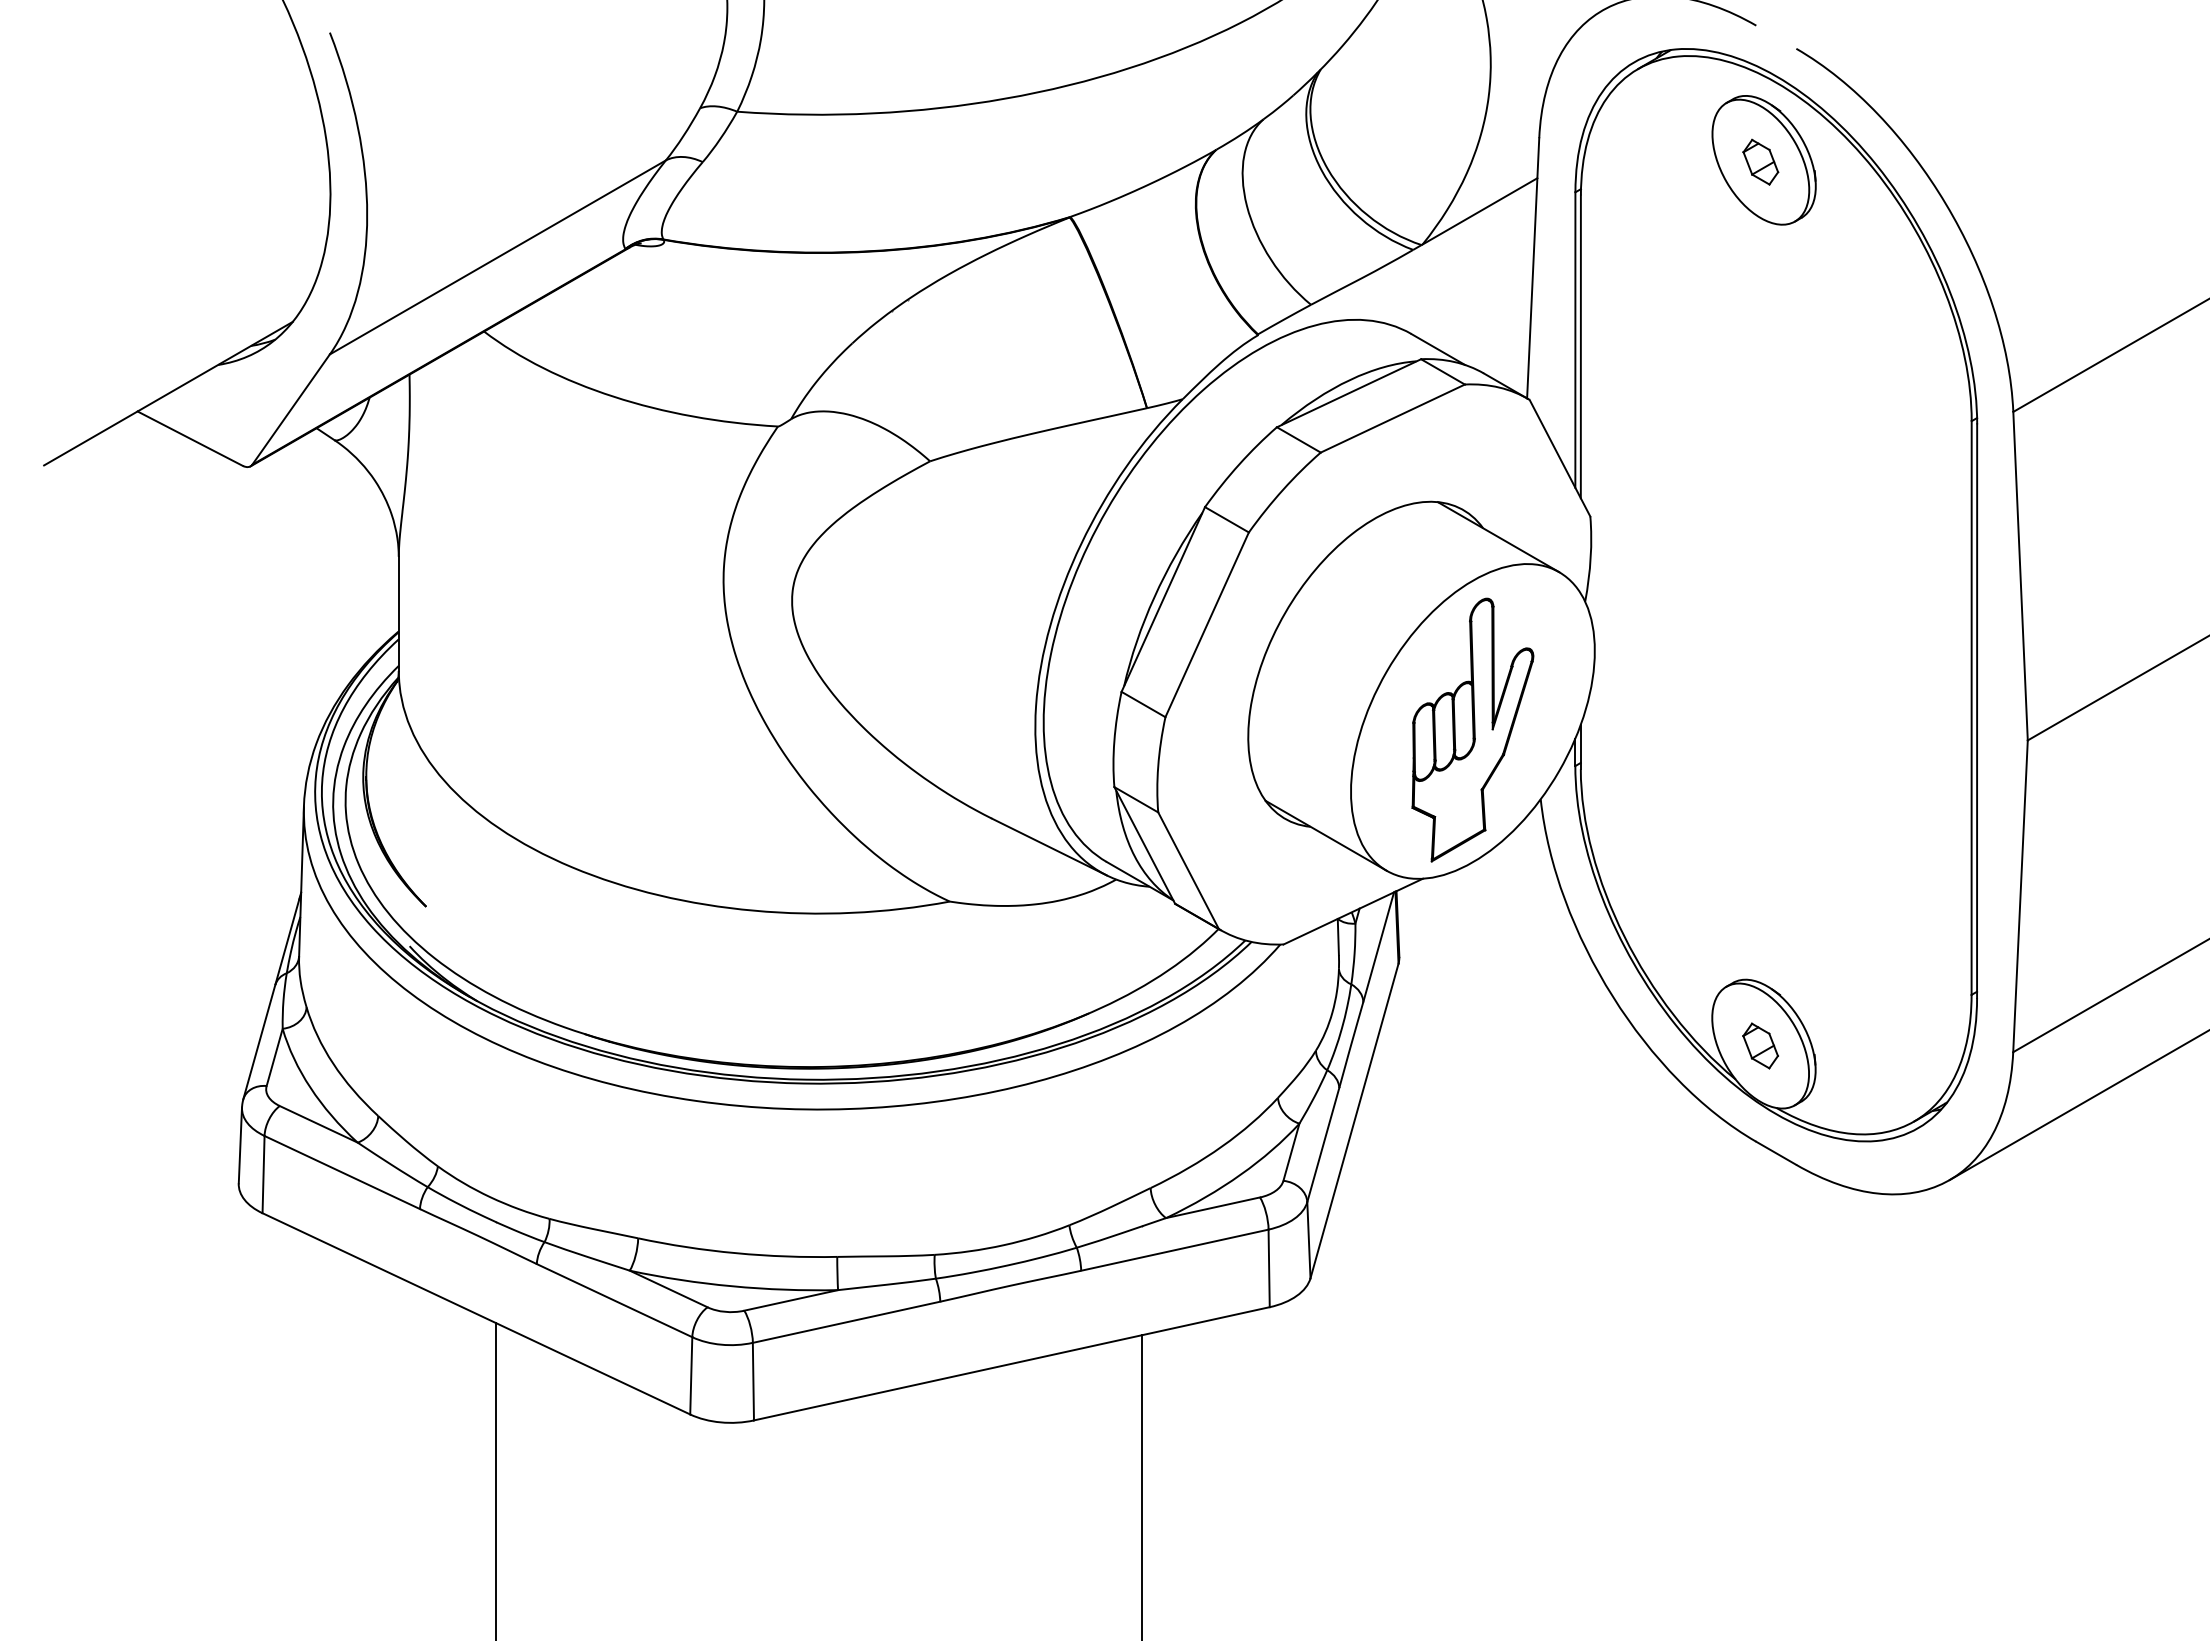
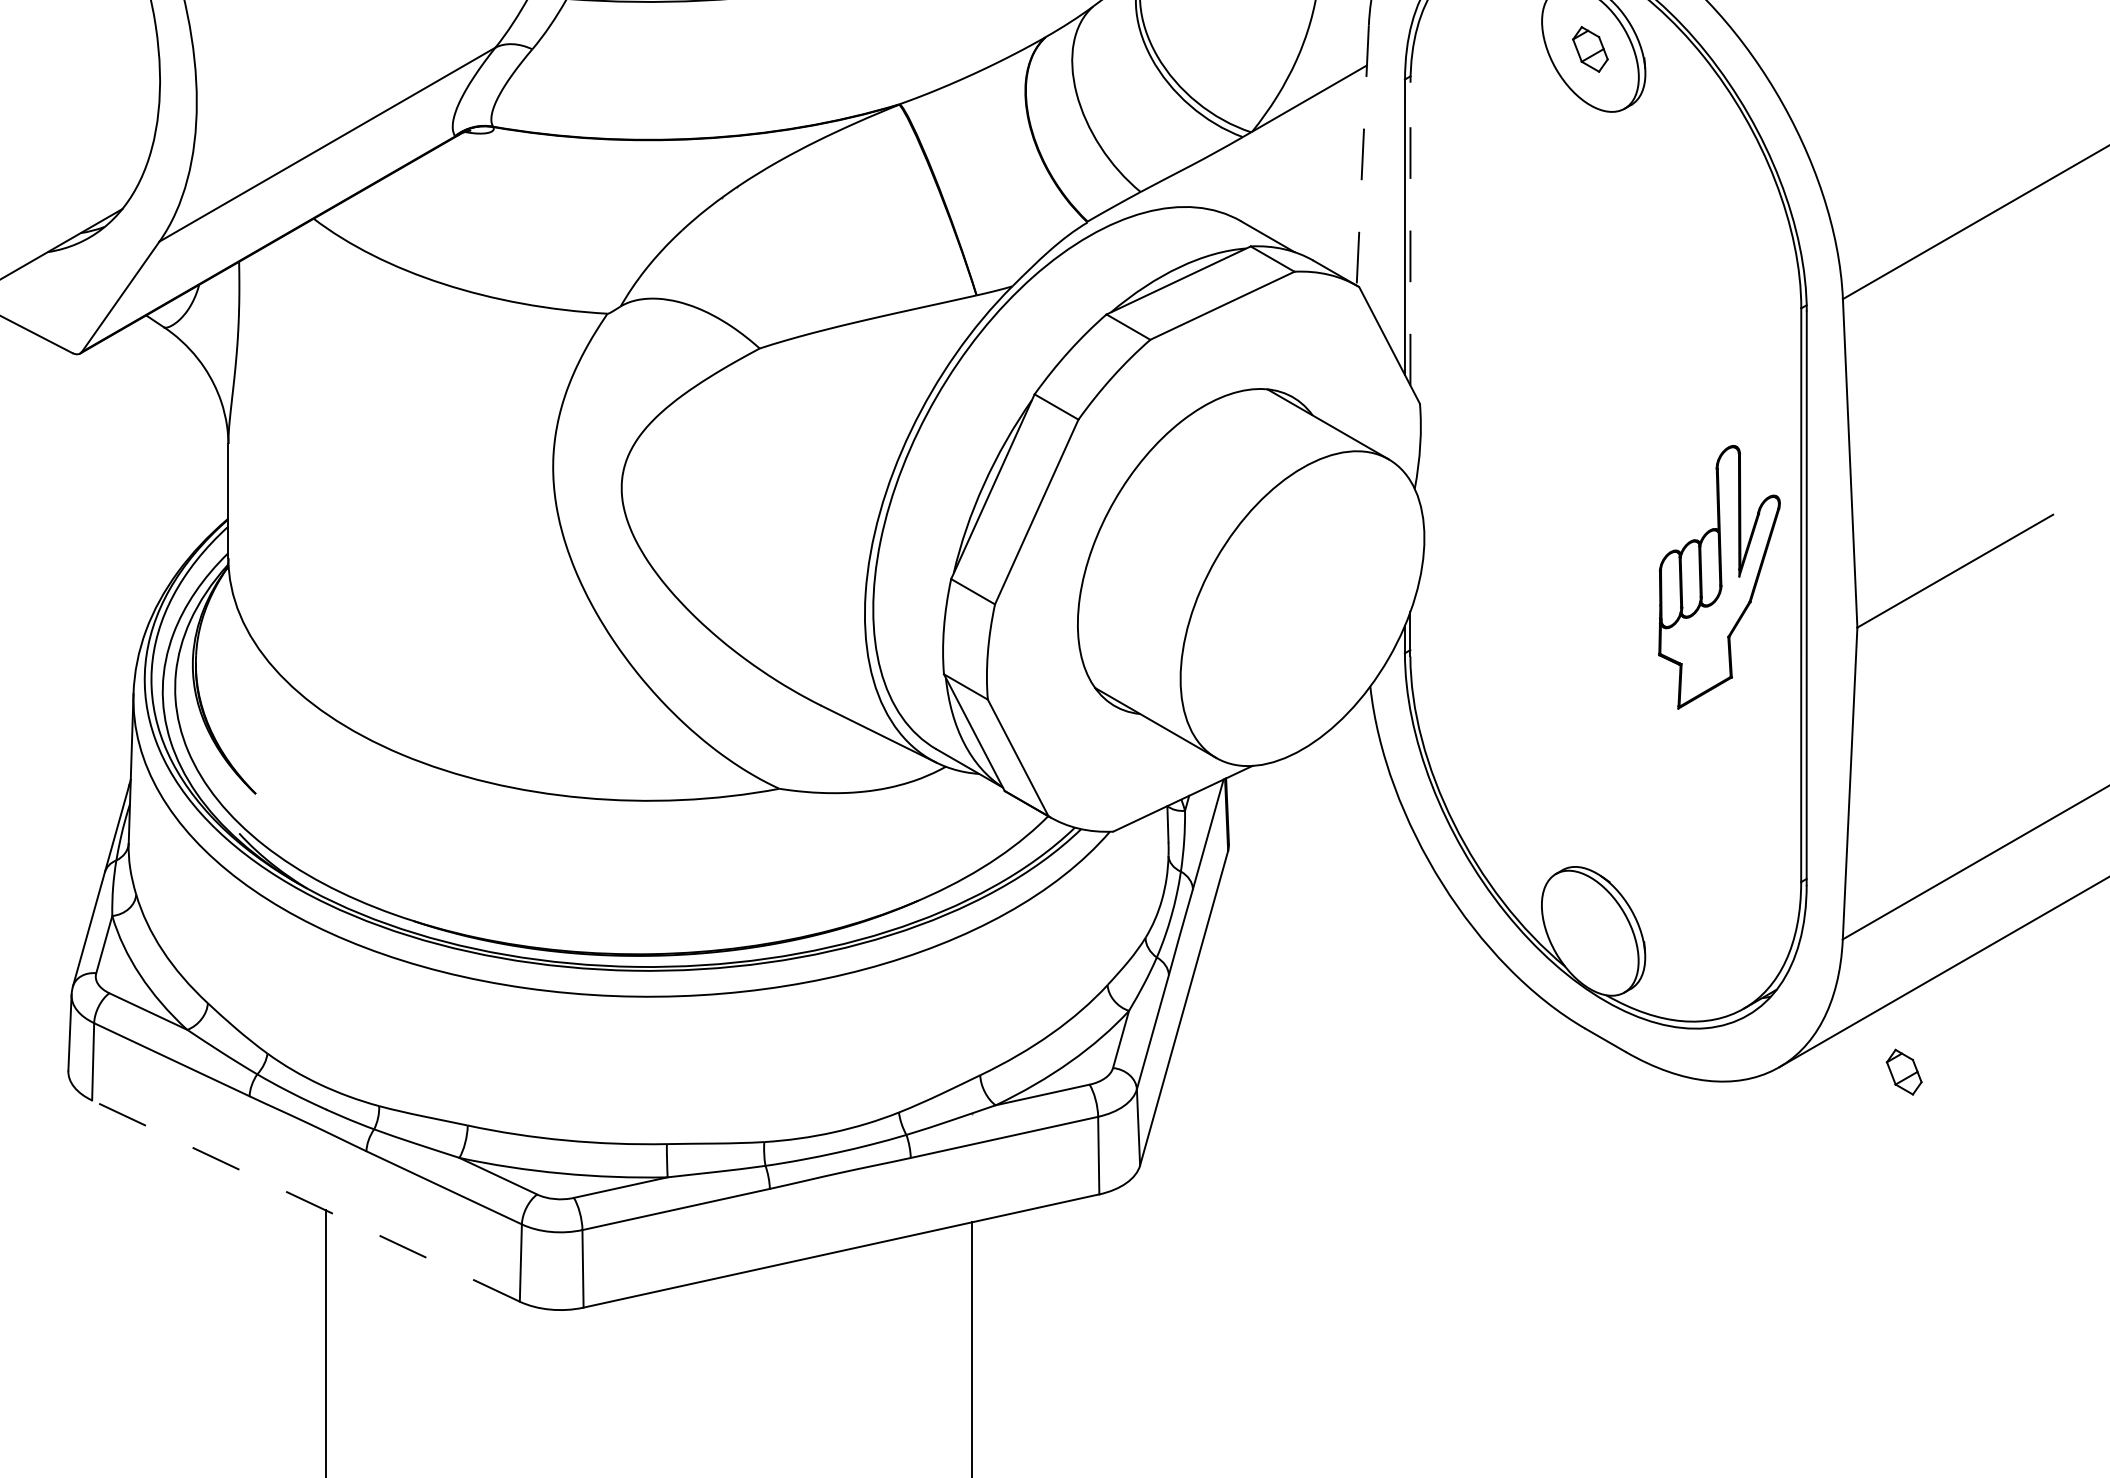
line: (1533, 268) -> (1363, 155), solid -> dashed
line: (1580, 346) -> (1410, 233), solid -> dashed
part: (1472, 729) -> (1719, 576), moved
part: (1760, 1045) -> (1904, 1071), moved
line: (475, 1313) -> (305, 1200), solid -> dashed

